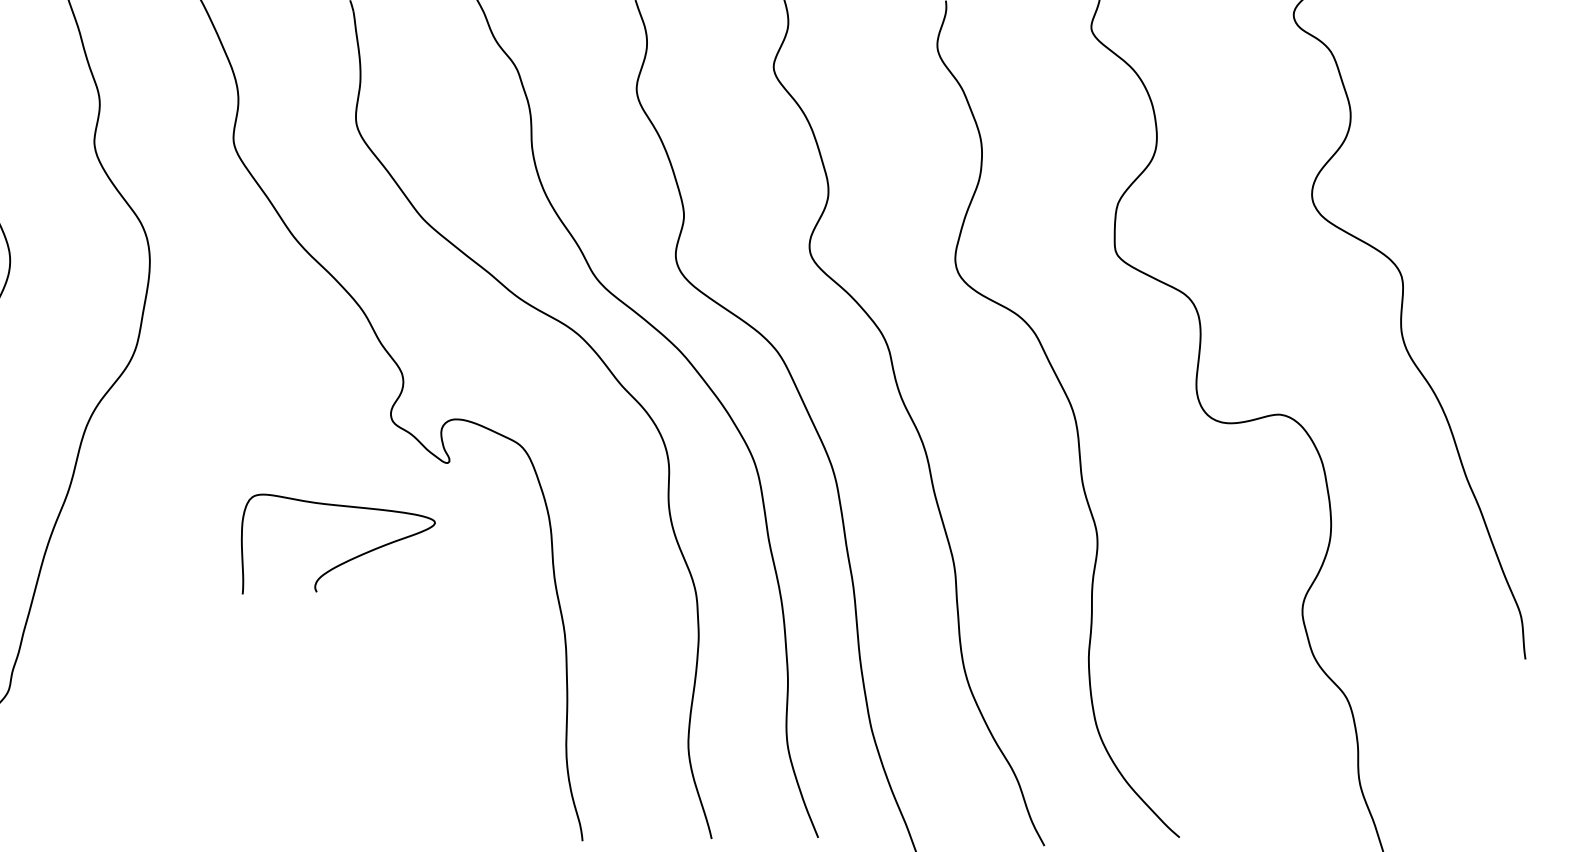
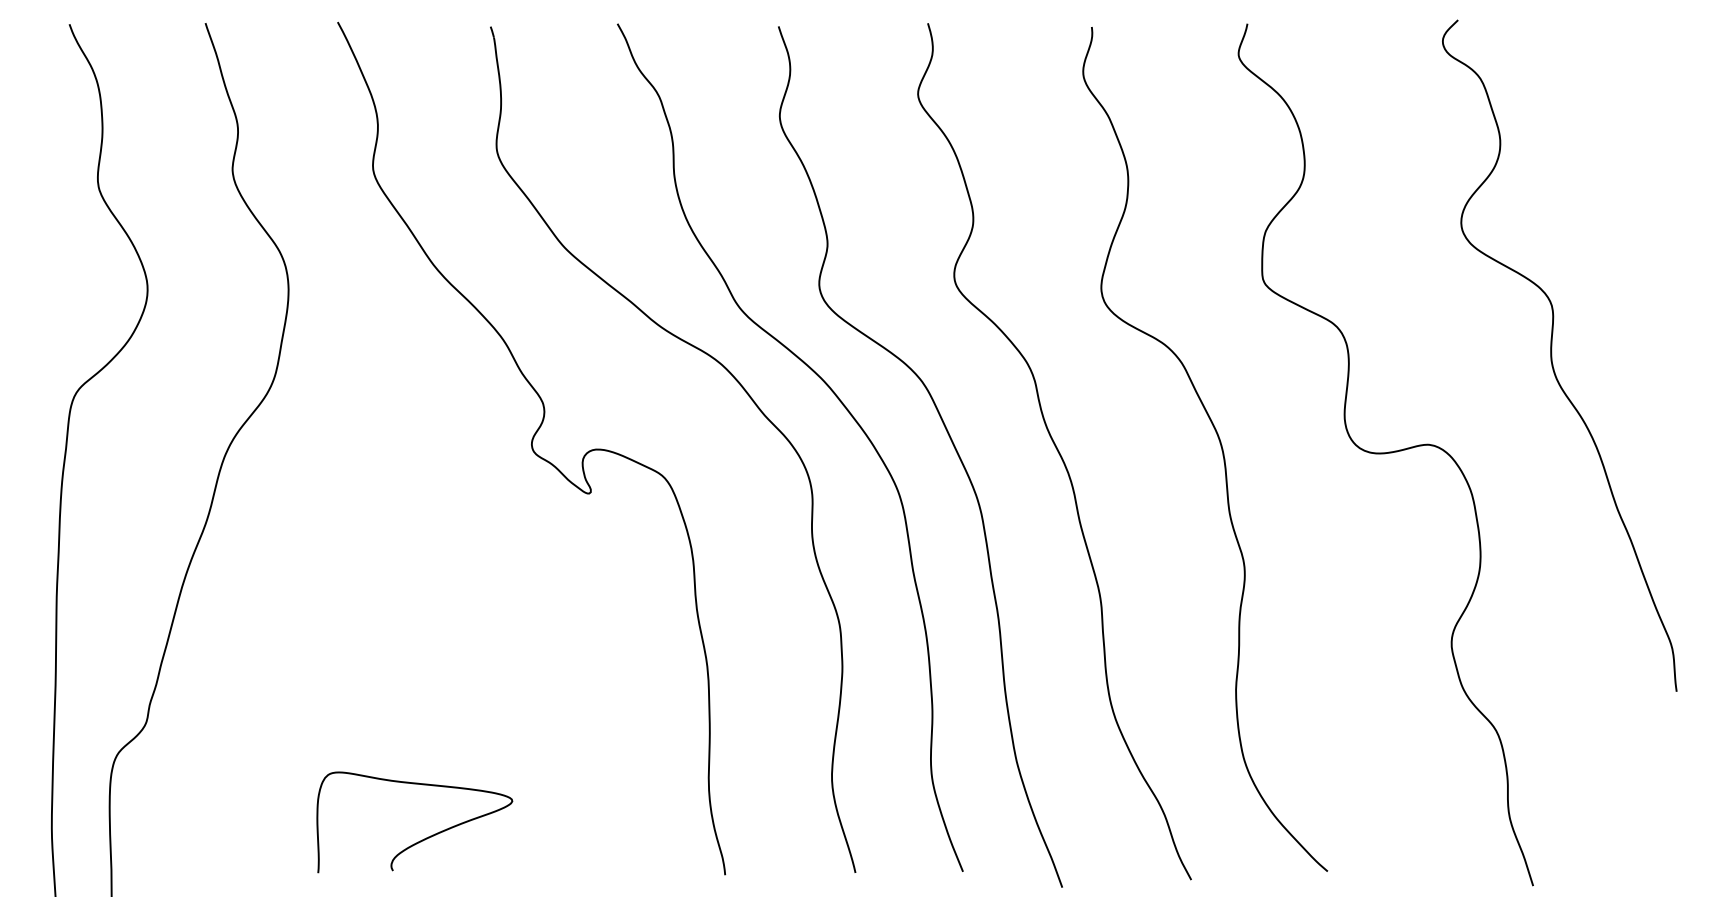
curve: (346, 561) -> (422, 839), moved

